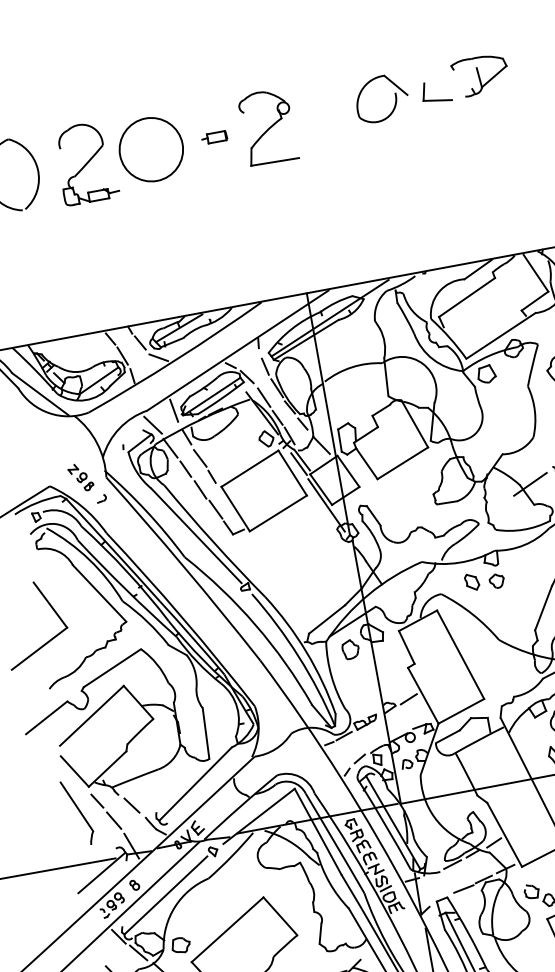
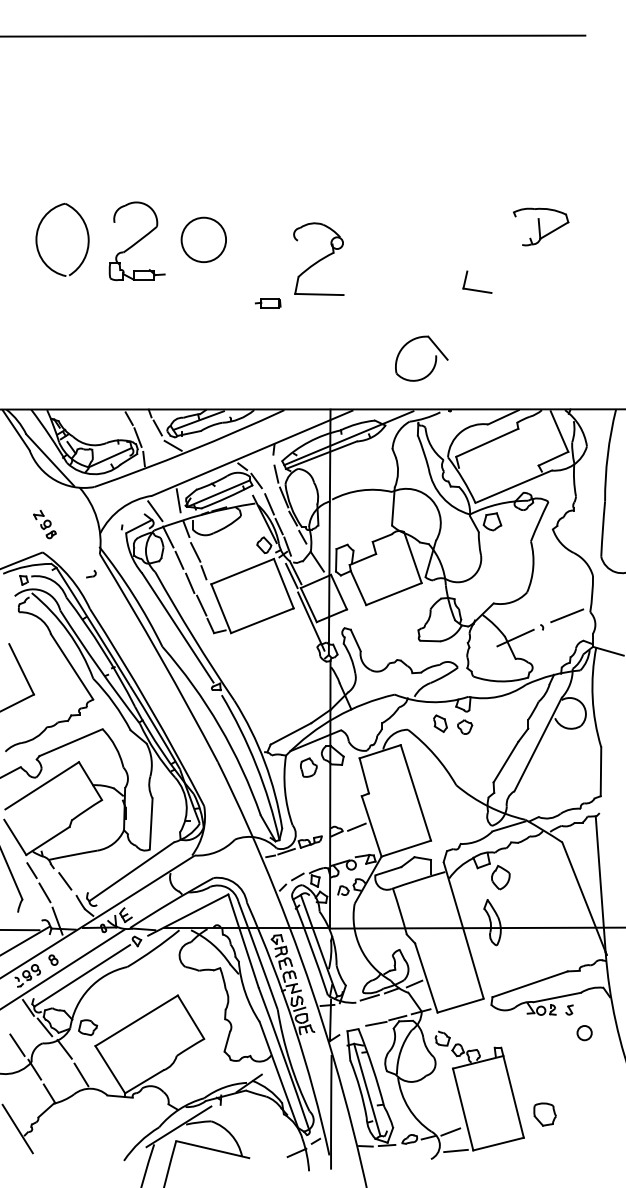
part: (437, 99) -> (477, 289), moved
part: (395, 100) -> (434, 362), moved
part: (267, 126) -> (318, 258), moved
part: (214, 137) -> (268, 303), moved
circle: (150, 149) -> (203, 239), size x0.7
part: (80, 477) -> (44, 524), moved

